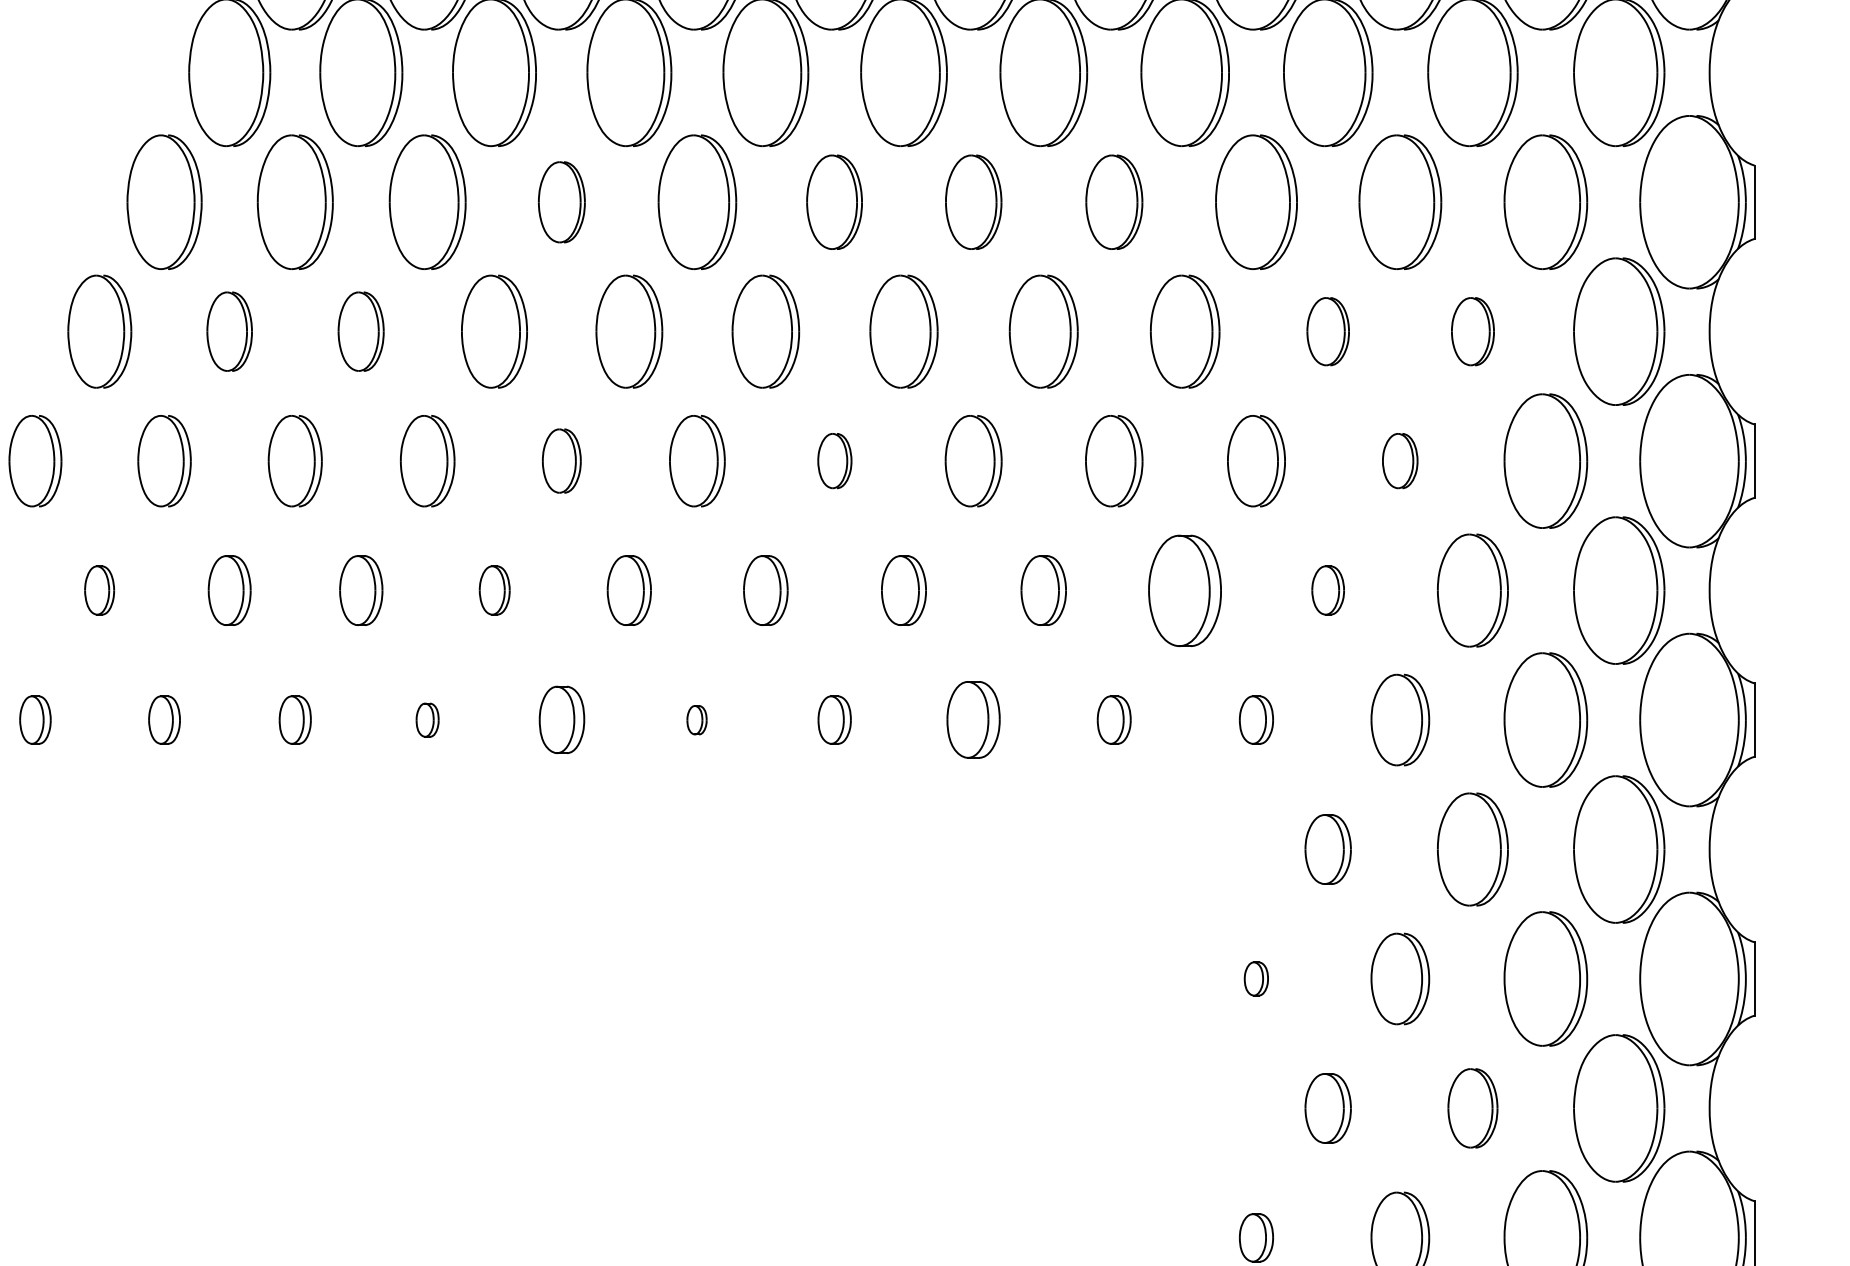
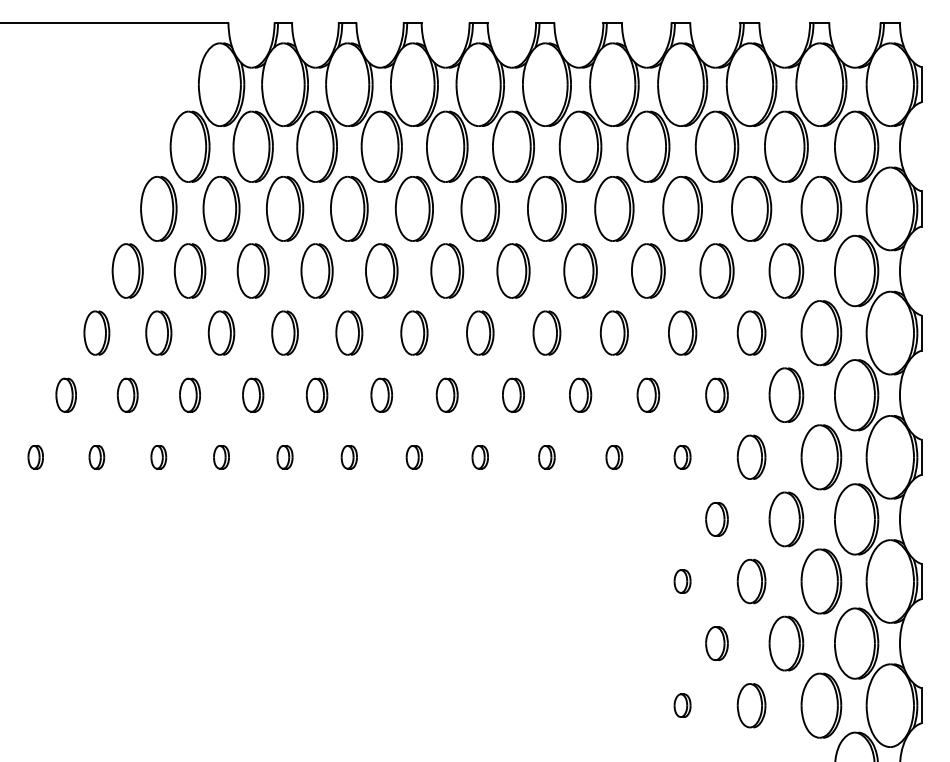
part: (562, 201) -> (349, 208), size x1.67
part: (833, 201) -> (479, 208), size x1.43
part: (972, 201) -> (546, 208), size x1.43
part: (1114, 201) -> (614, 208), size x1.43
part: (228, 330) -> (189, 270), size x1.43
part: (359, 330) -> (252, 270), size x1.43
part: (1327, 330) -> (716, 270), size x1.67
part: (1473, 330) -> (786, 270), size x1.67
part: (562, 459) -> (349, 332), size x1.43
part: (835, 459) -> (480, 332), size x1.67
part: (1400, 459) -> (751, 332), size x1.67
part: (99, 589) -> (127, 394), size x1.43
part: (495, 589) -> (317, 394), size x1.43
part: (1185, 589) -> (648, 394), size x0.62
part: (1327, 589) -> (716, 394), size x1.43
part: (426, 720) -> (284, 457), size x1.43
part: (559, 720) -> (348, 457), size x0.71
part: (695, 720) -> (413, 457), size x1.67
part: (972, 720) -> (546, 457), size x0.62
part: (1256, 978) -> (682, 581), size x1.43
part: (1473, 1108) -> (786, 643), size x1.43

